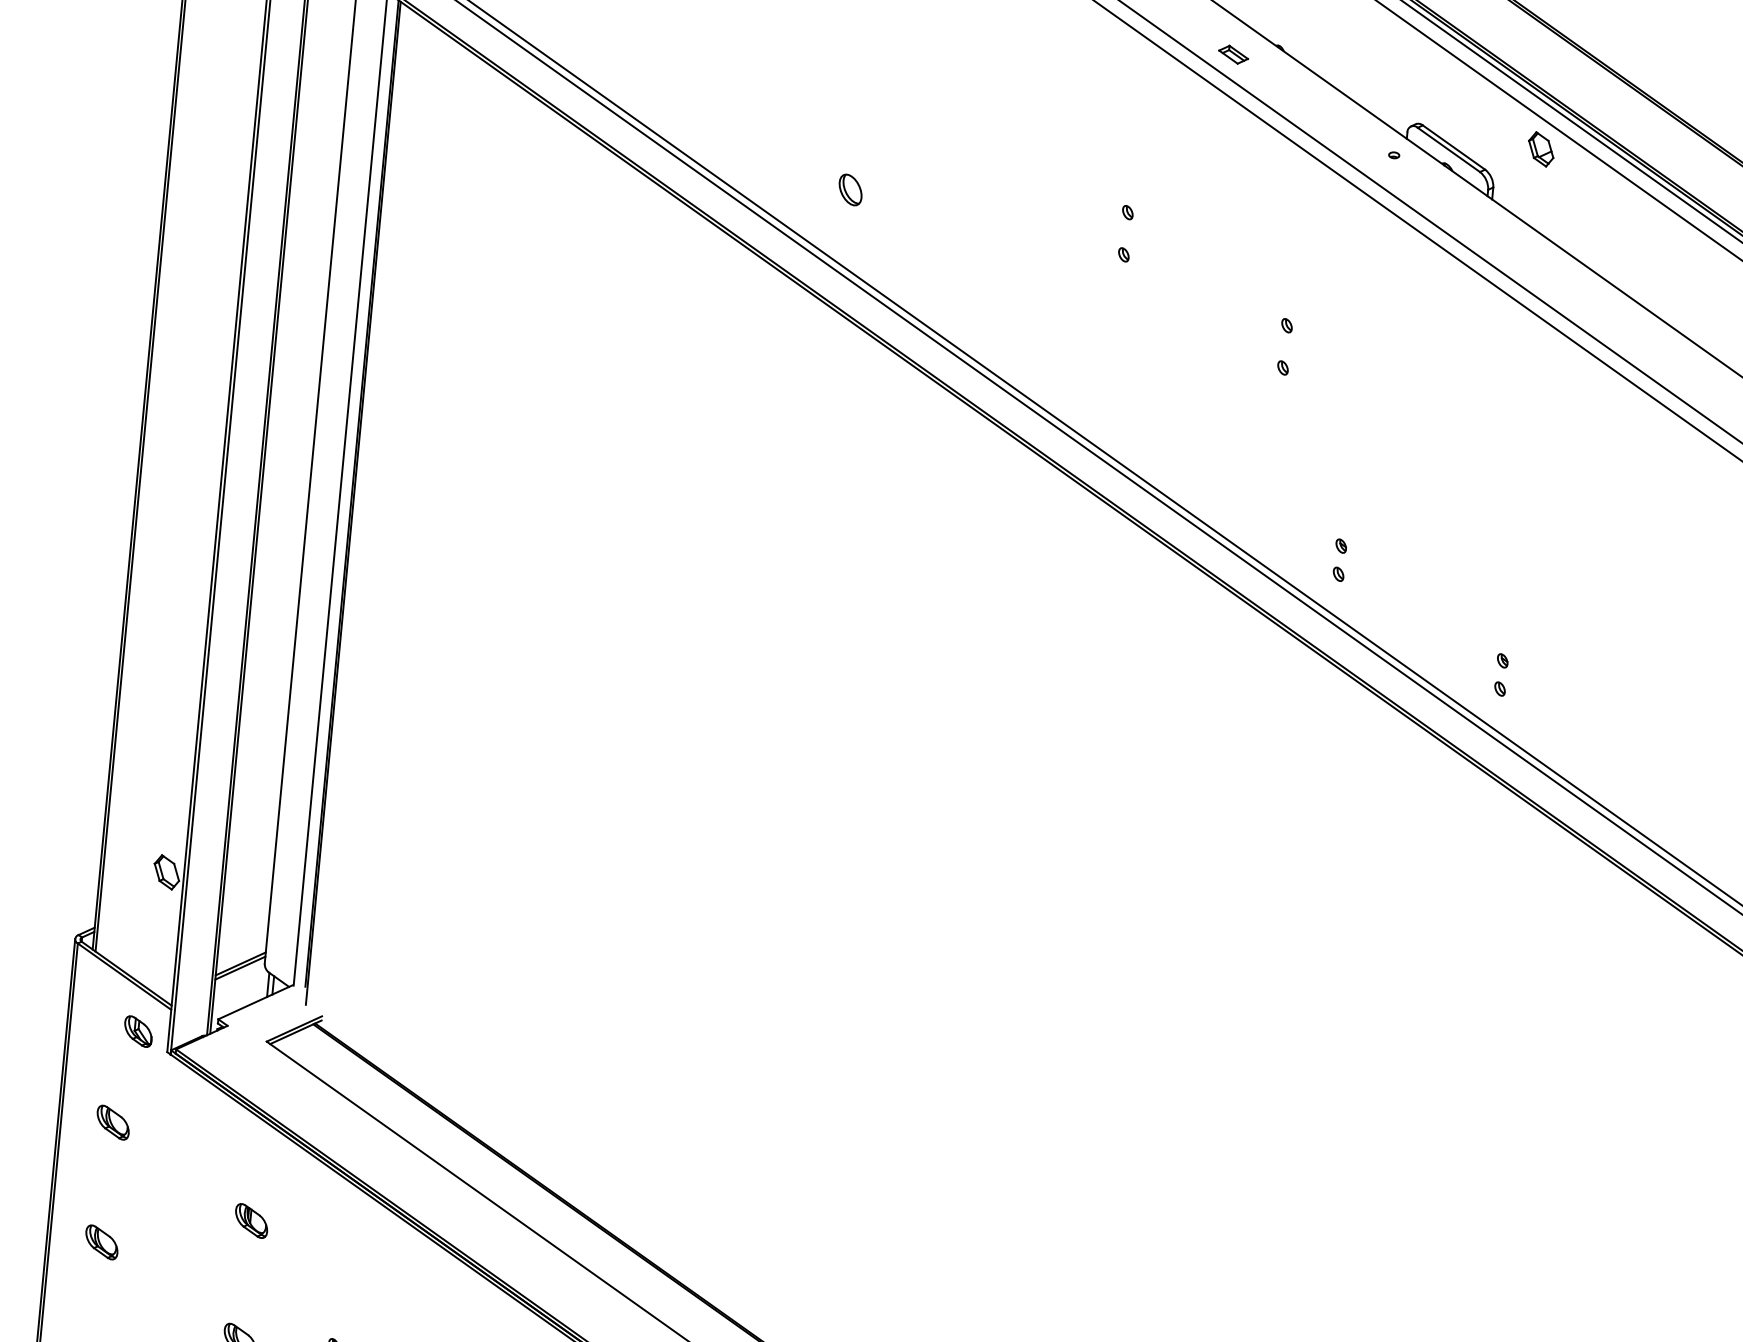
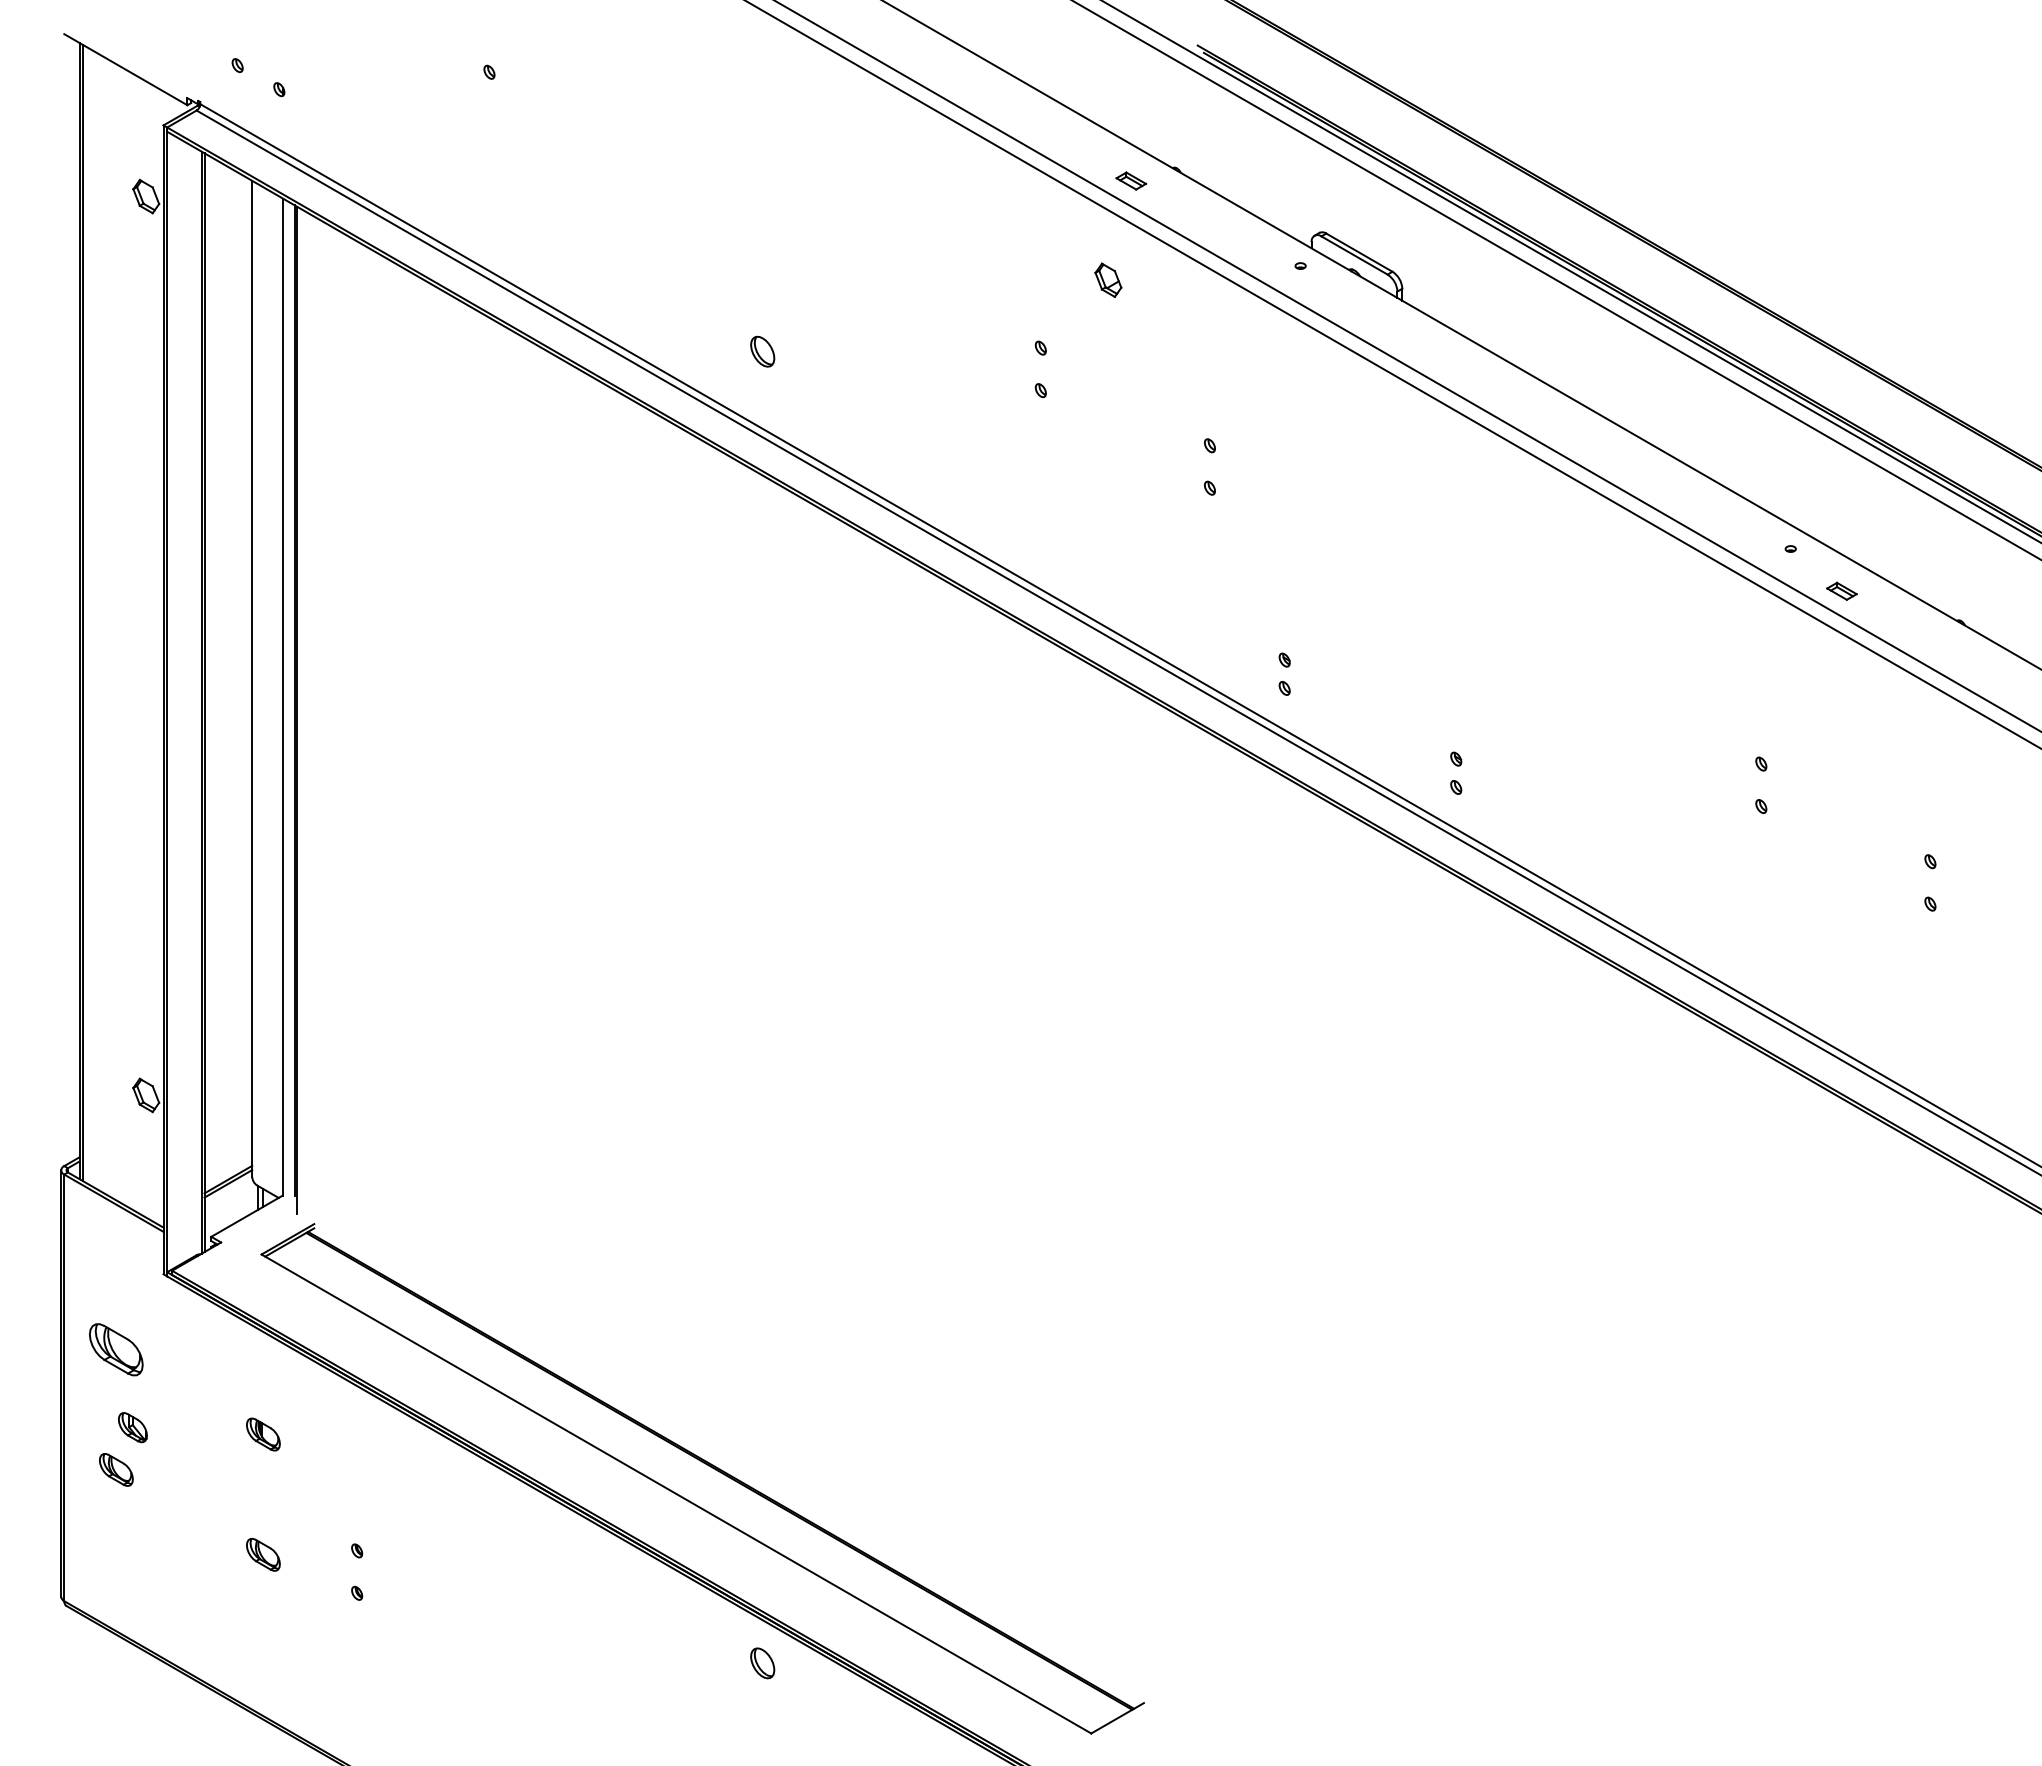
part: (1541, 148) -> (1108, 279), moved
part: (138, 1031) -> (132, 1427), moved
part: (113, 1122) -> (116, 1349), size x1.6

